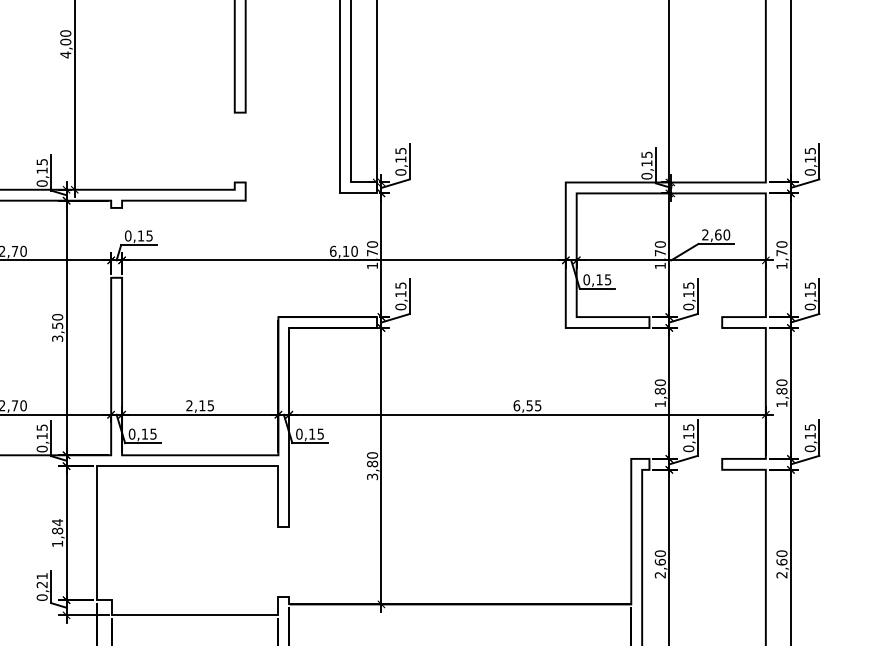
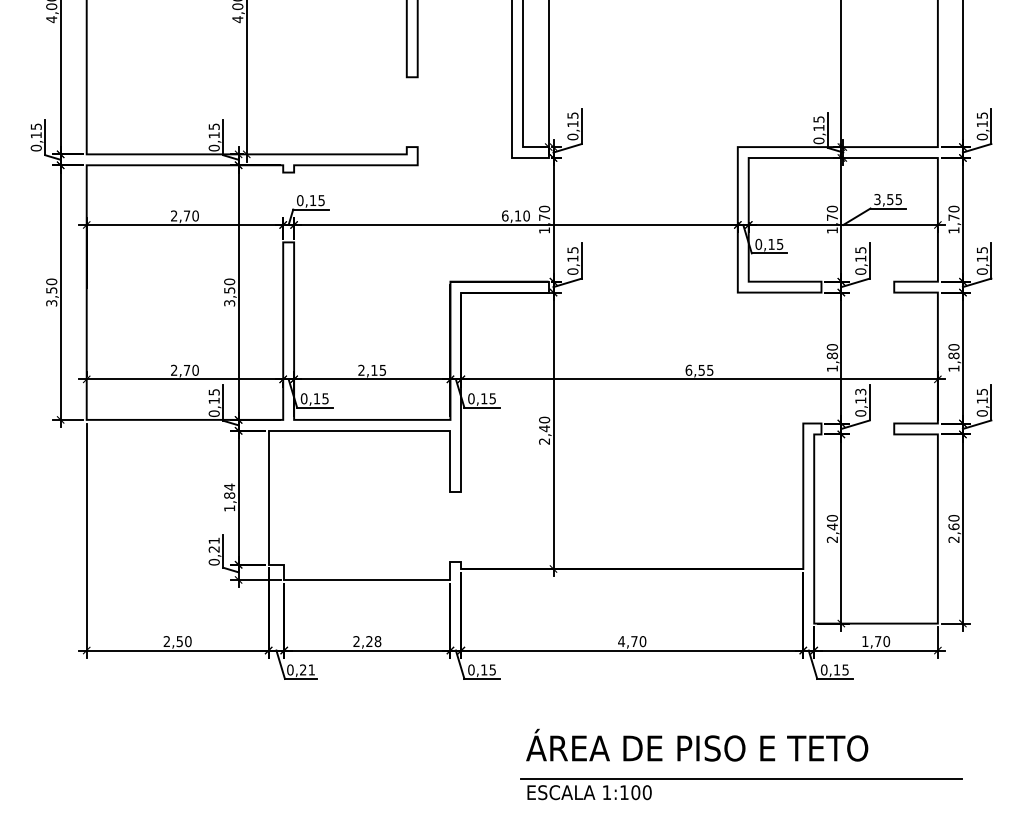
text: (716, 234) -> (888, 199), 2,60 -> 3,55
text: (688, 426) -> (860, 391), 0,15 -> 0,13
text: (372, 469) -> (544, 434), 3,80 -> 2,40
text: (659, 561) -> (831, 526), 2,60 -> 2,40

